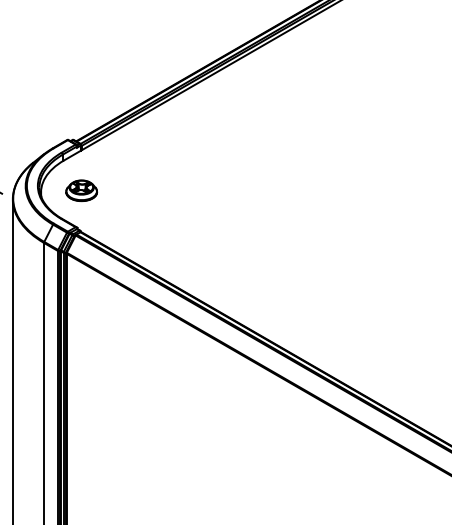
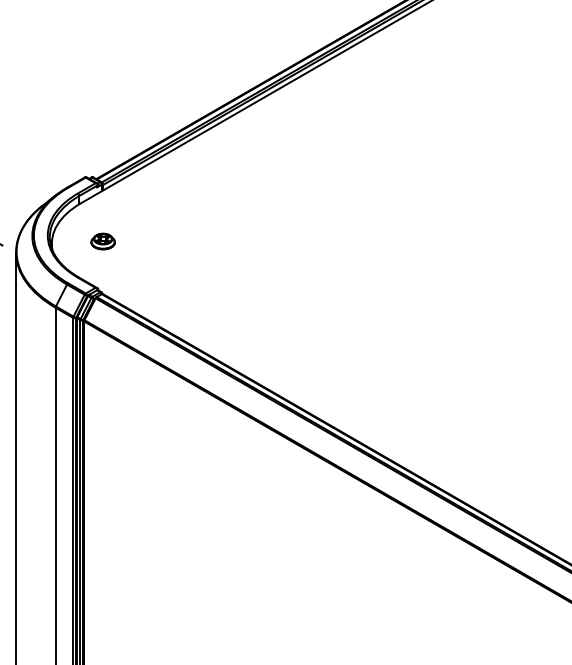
part: (81, 190) -> (103, 241), size x0.6

